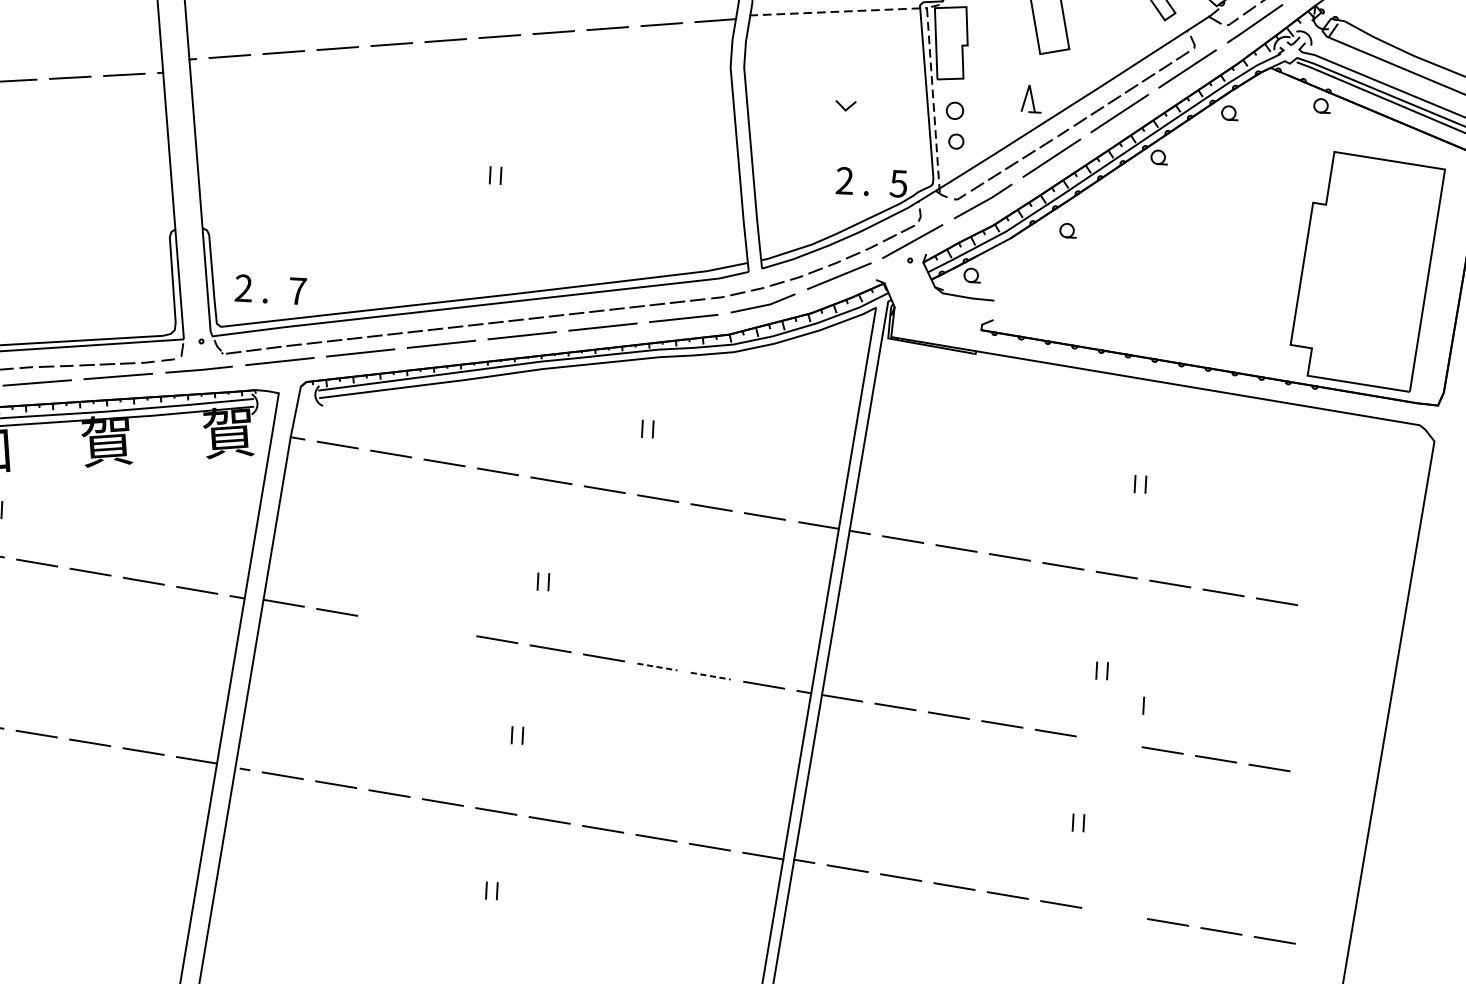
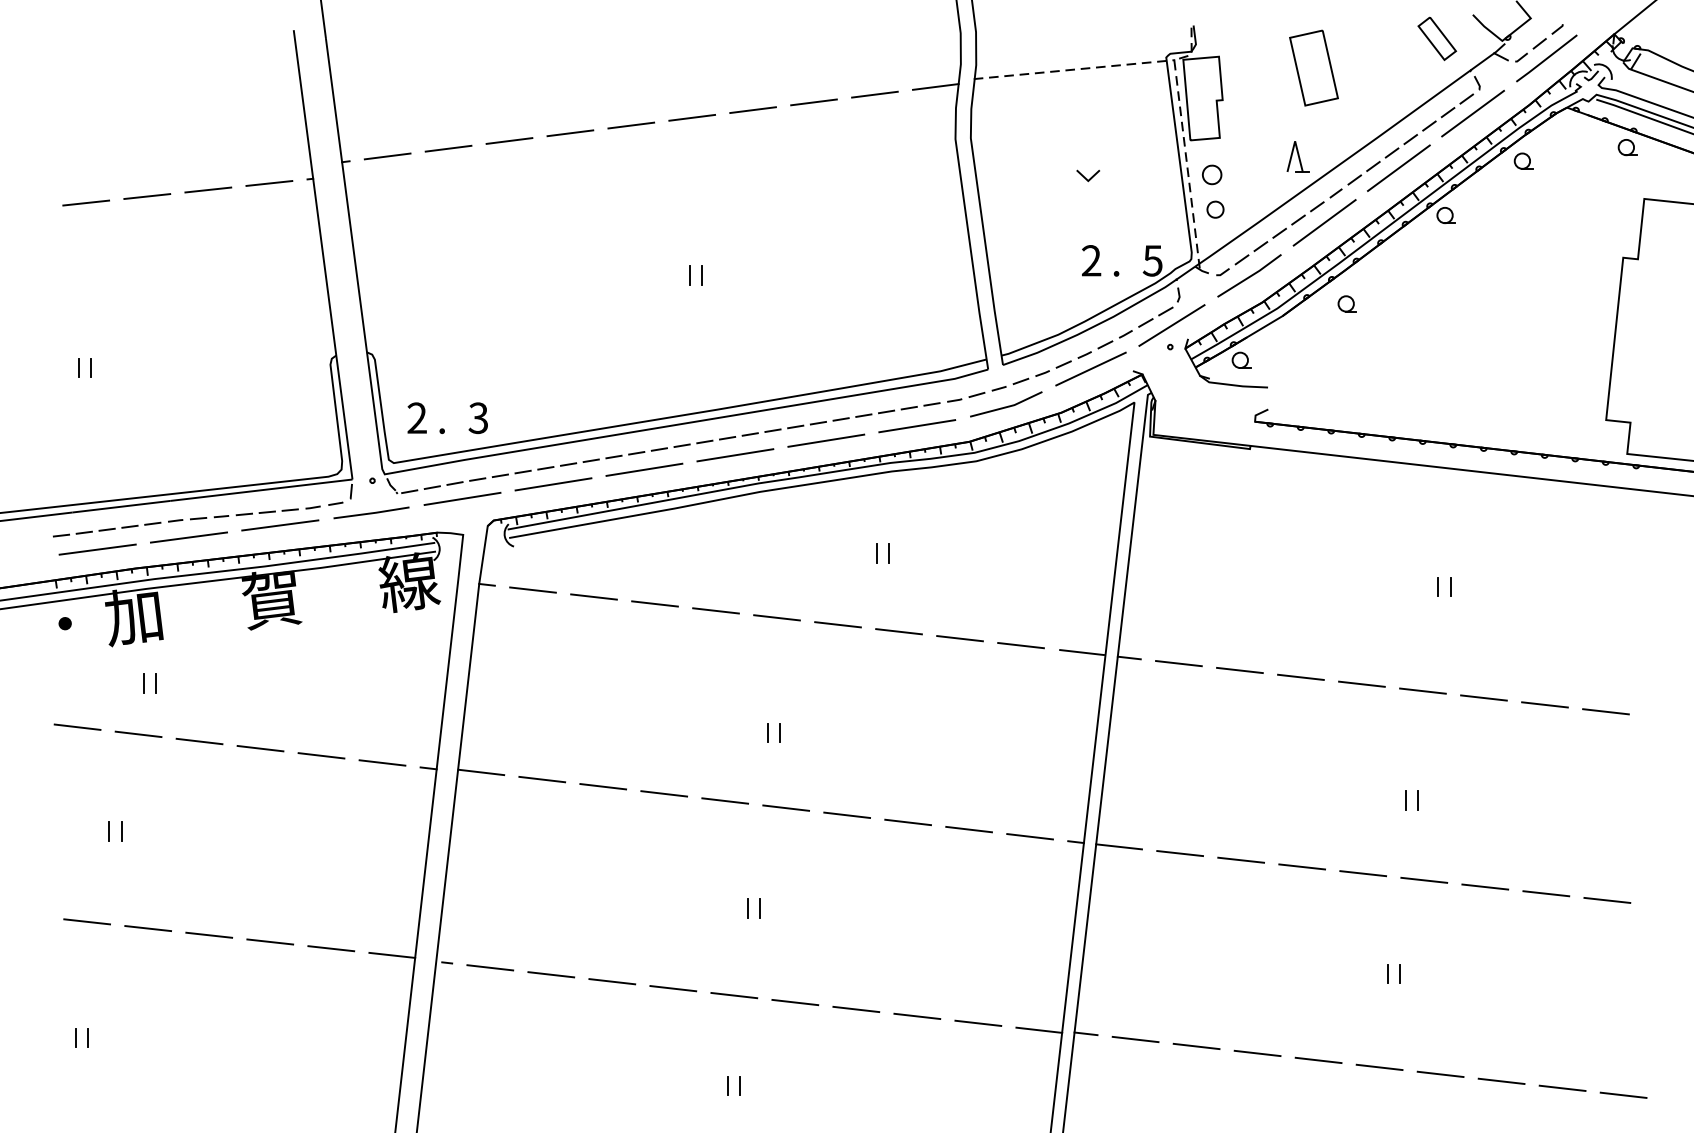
text: (297, 291) -> (478, 418), 7 -> 3
text: (229, 432) -> (409, 582), 賀 -> 線
line: (390, 621) -> (603, 786), added
line: (444, 630) -> (664, 793), added
line: (657, 667) -> (908, 822), dashed -> solid
line: (711, 676) -> (969, 829), dashed -> solid
line: (1143, 705) -> (1460, 837), removed
line: (1109, 741) -> (1424, 879), added
line: (1114, 913) -> (1440, 1074), added

